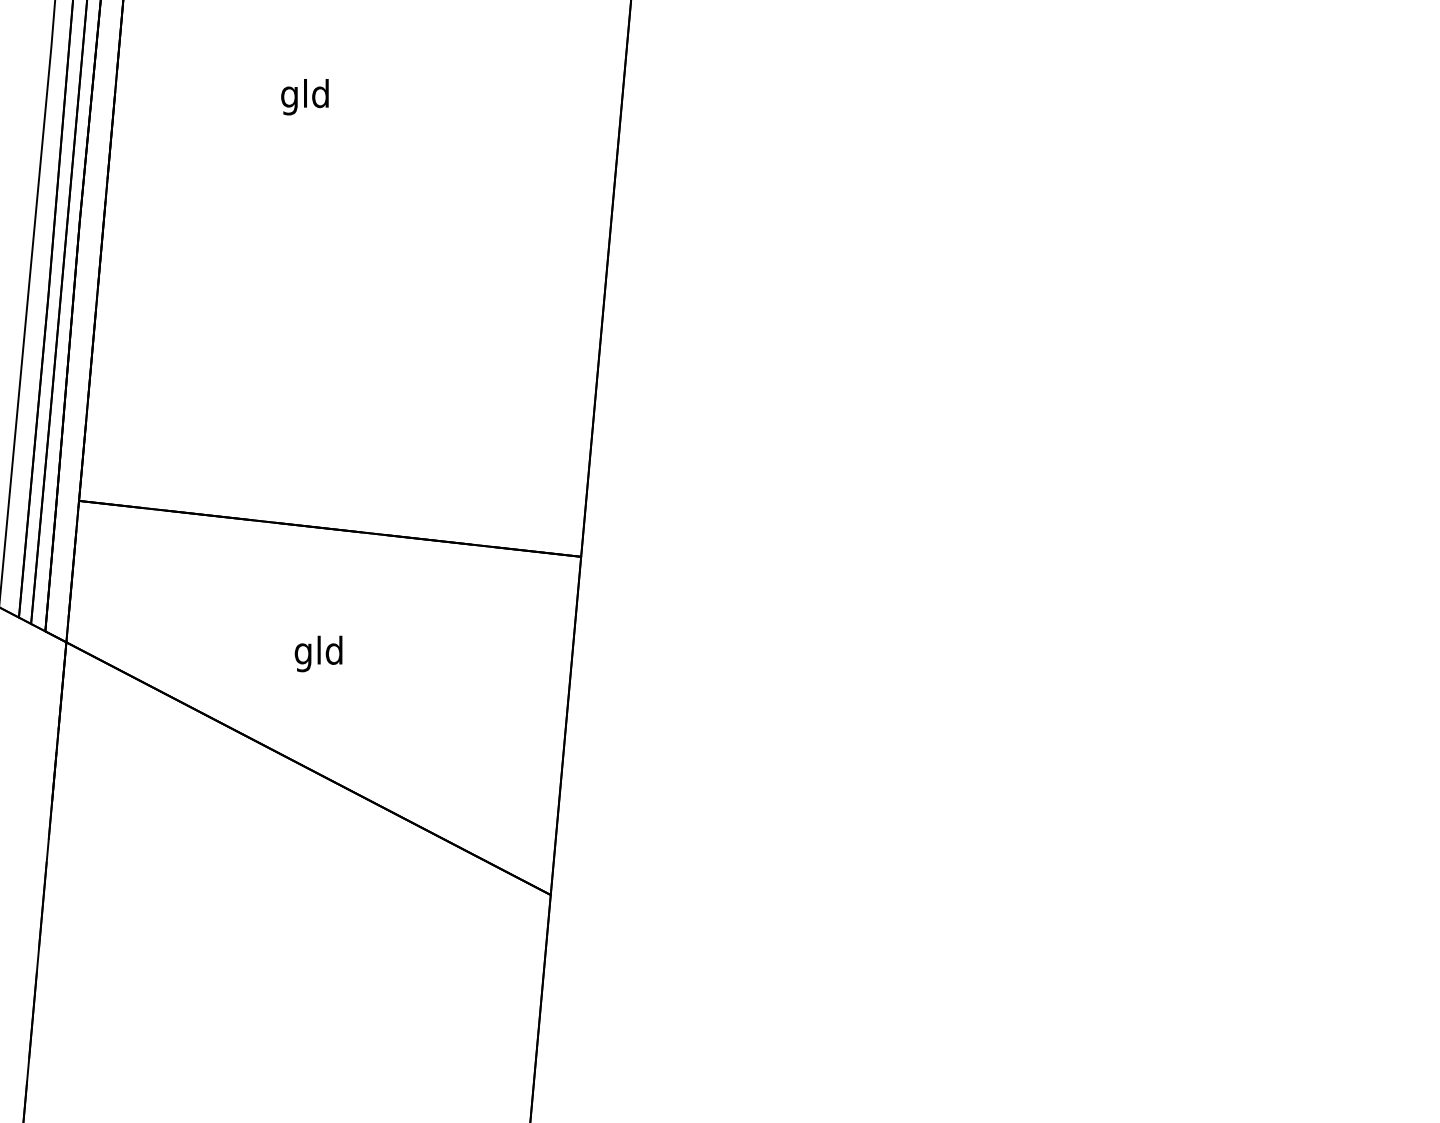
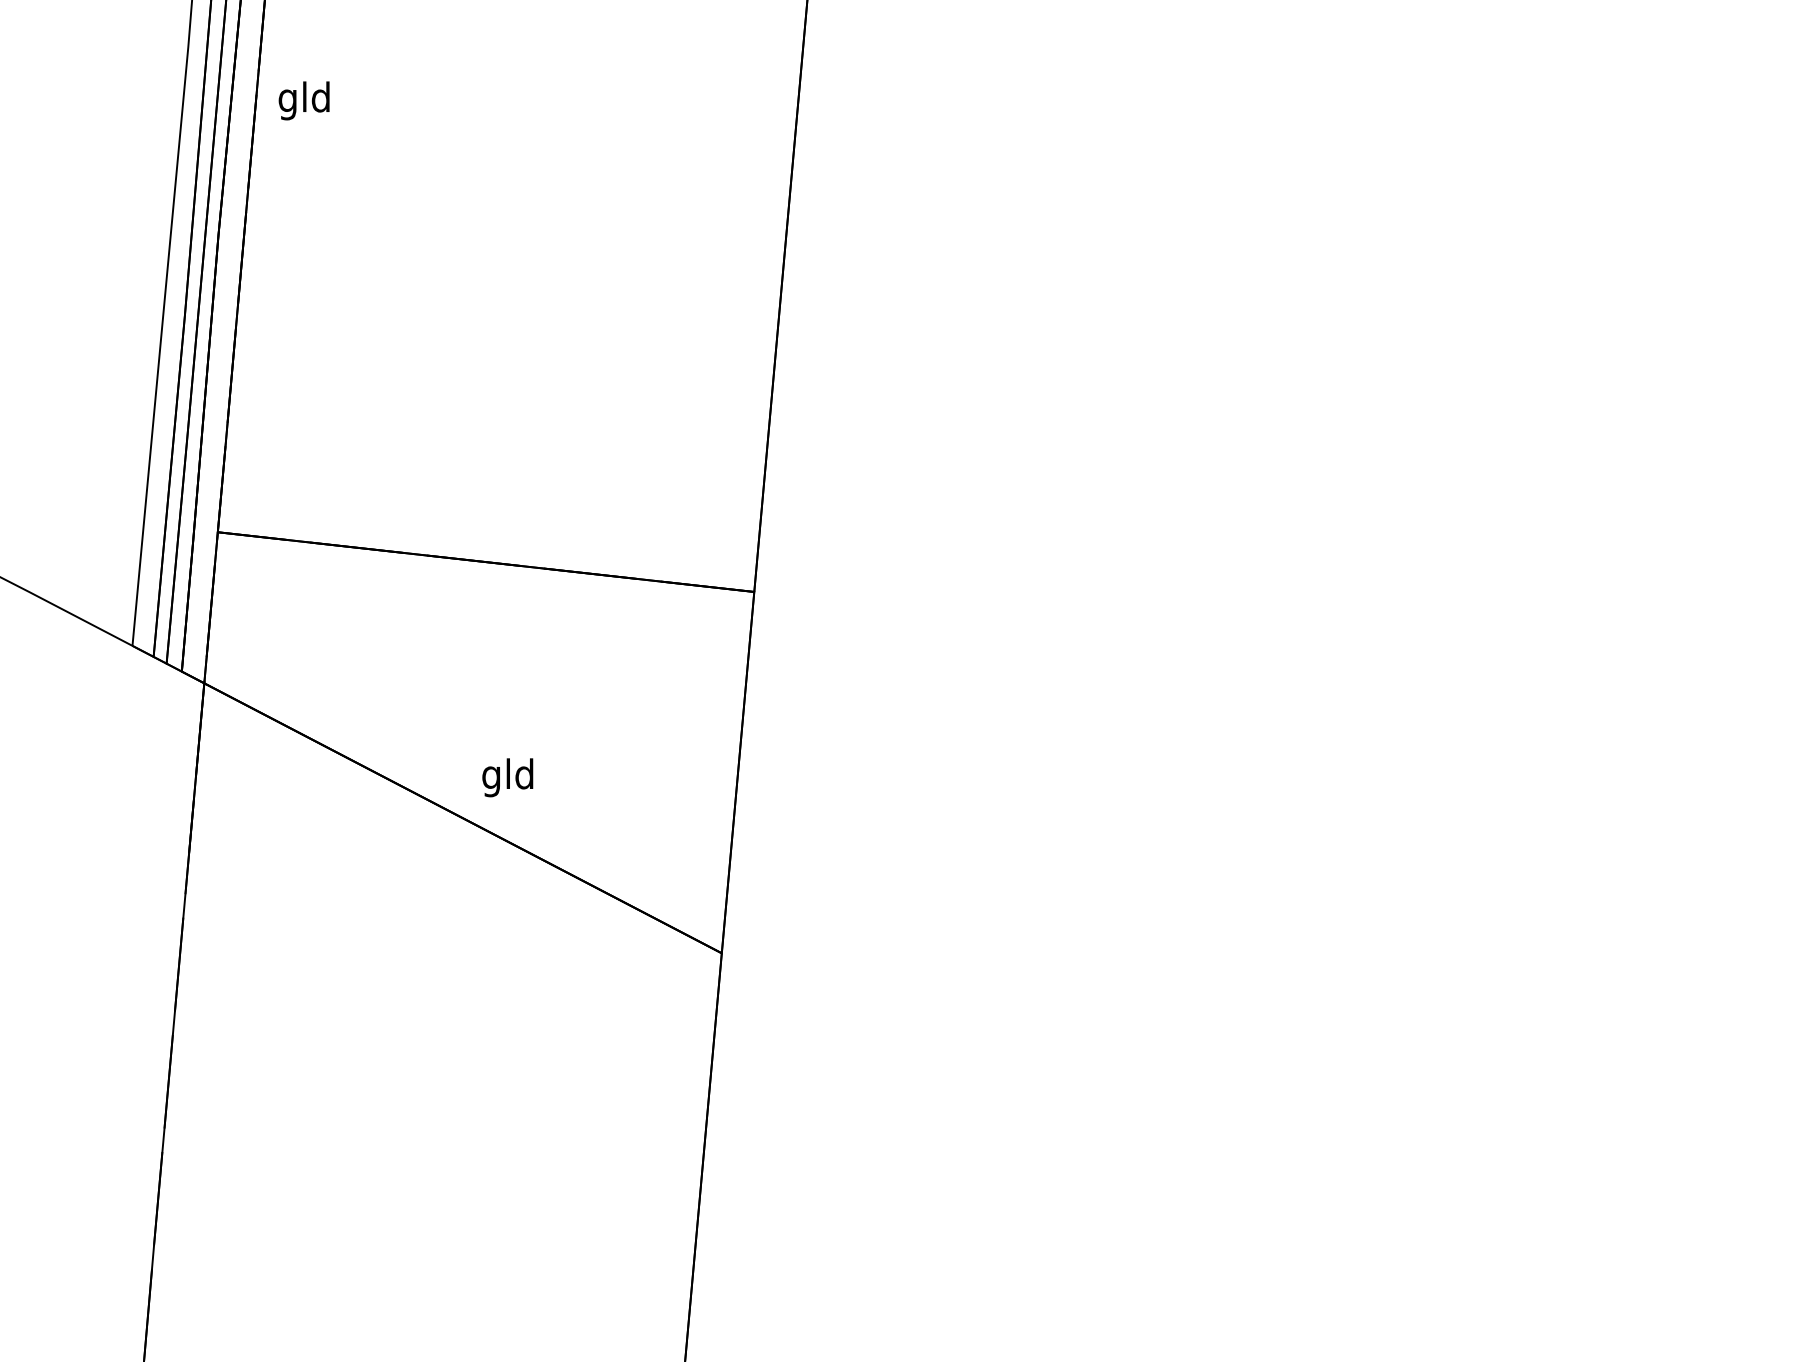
text: (304, 96) -> (303, 100), moved
text: (318, 653) -> (507, 777), moved

